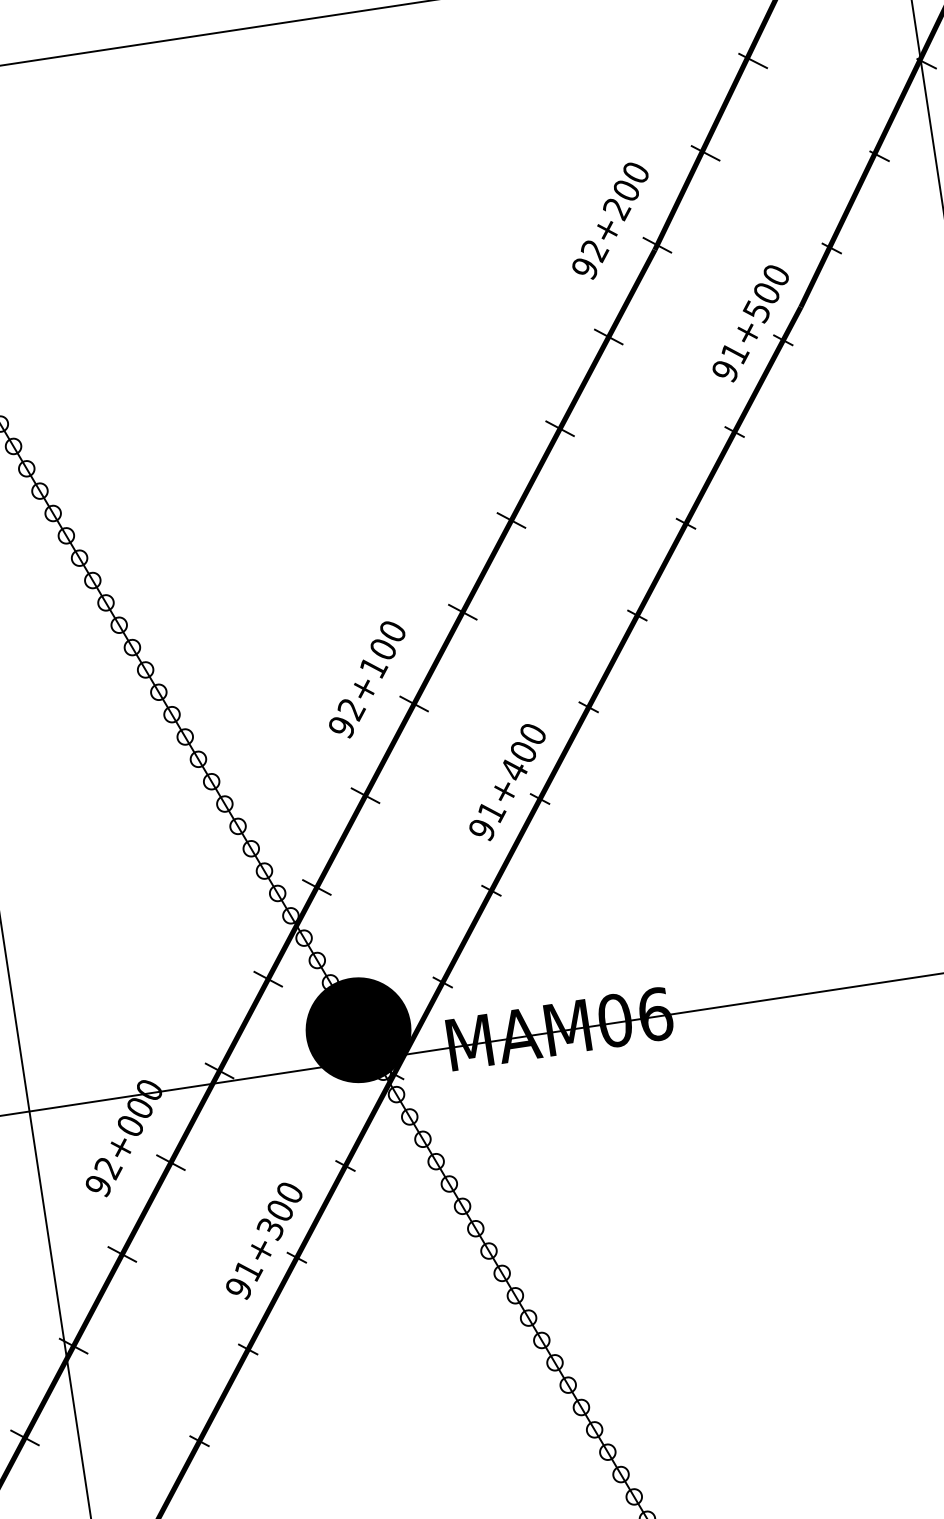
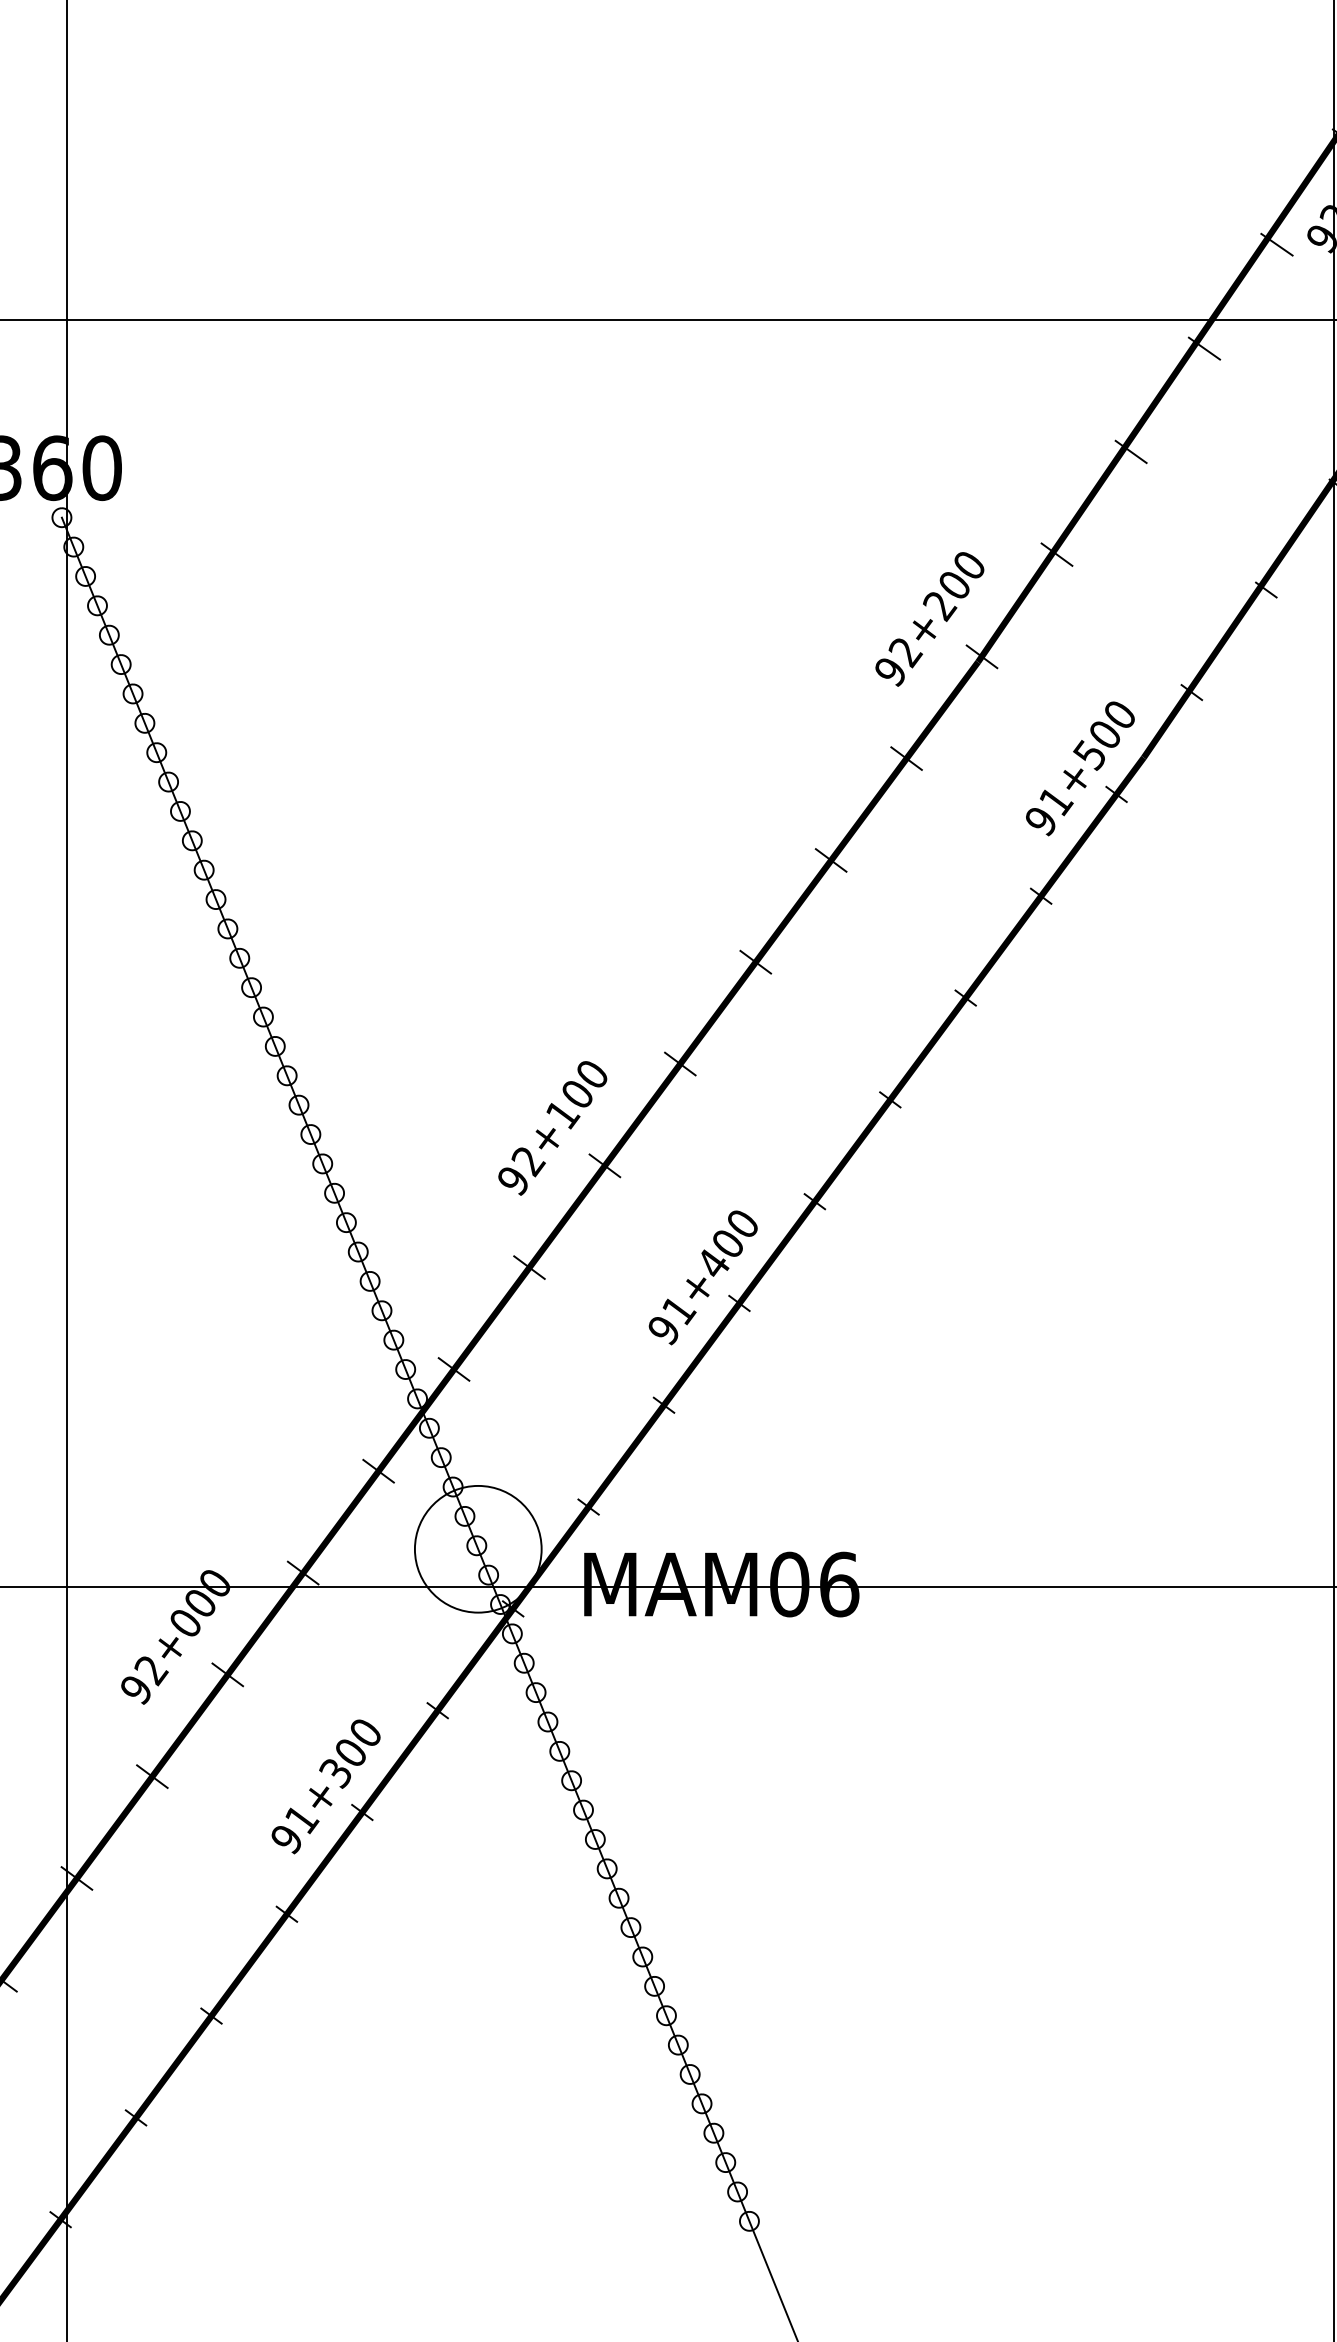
fill: (357, 1029) -> (477, 1548), removed

